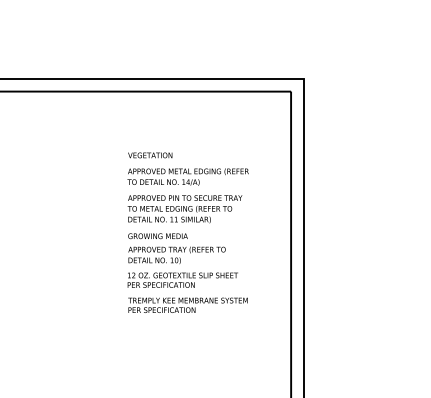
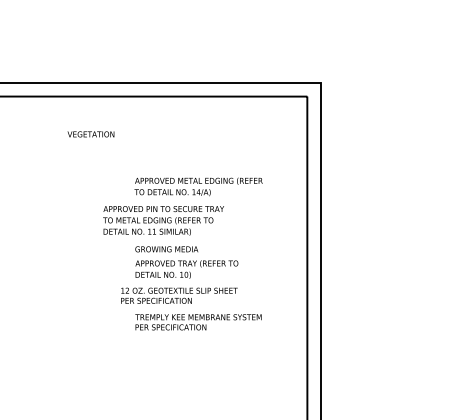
text: (150, 155) -> (91, 134), moved
text: (184, 209) -> (163, 221), moved
text: (182, 279) -> (178, 295), moved

